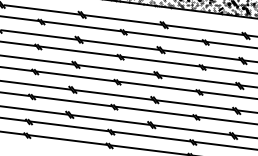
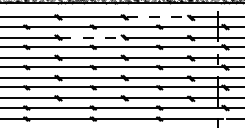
line: (205, 30) -> (158, 17), solid -> dashed
line: (121, 44) -> (92, 37), solid -> dashed

